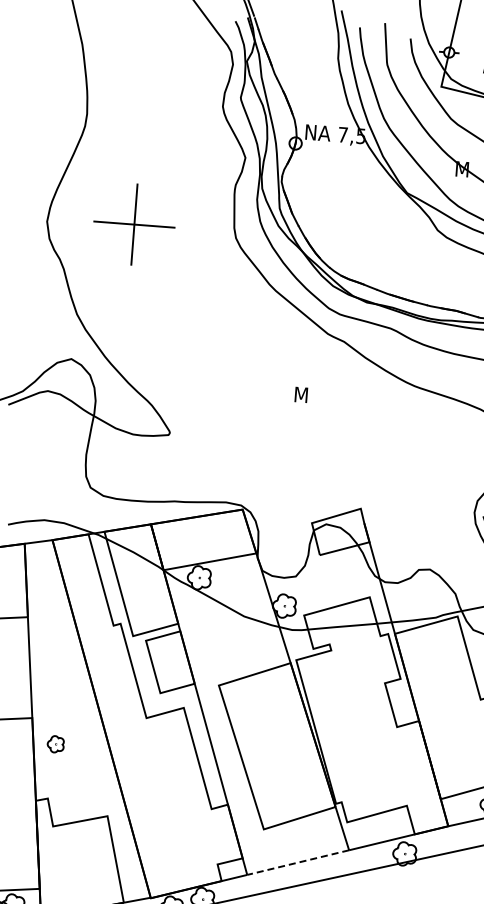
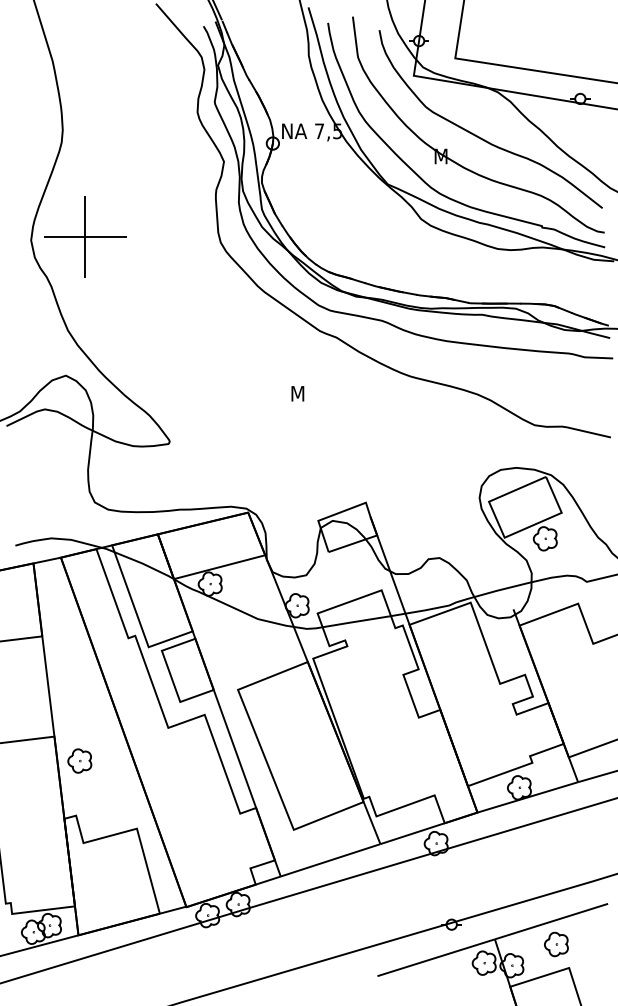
part: (134, 224) -> (85, 236), moved
part: (55, 743) -> (79, 760), size x1.43
line: (298, 862) -> (330, 860), dashed -> solid

